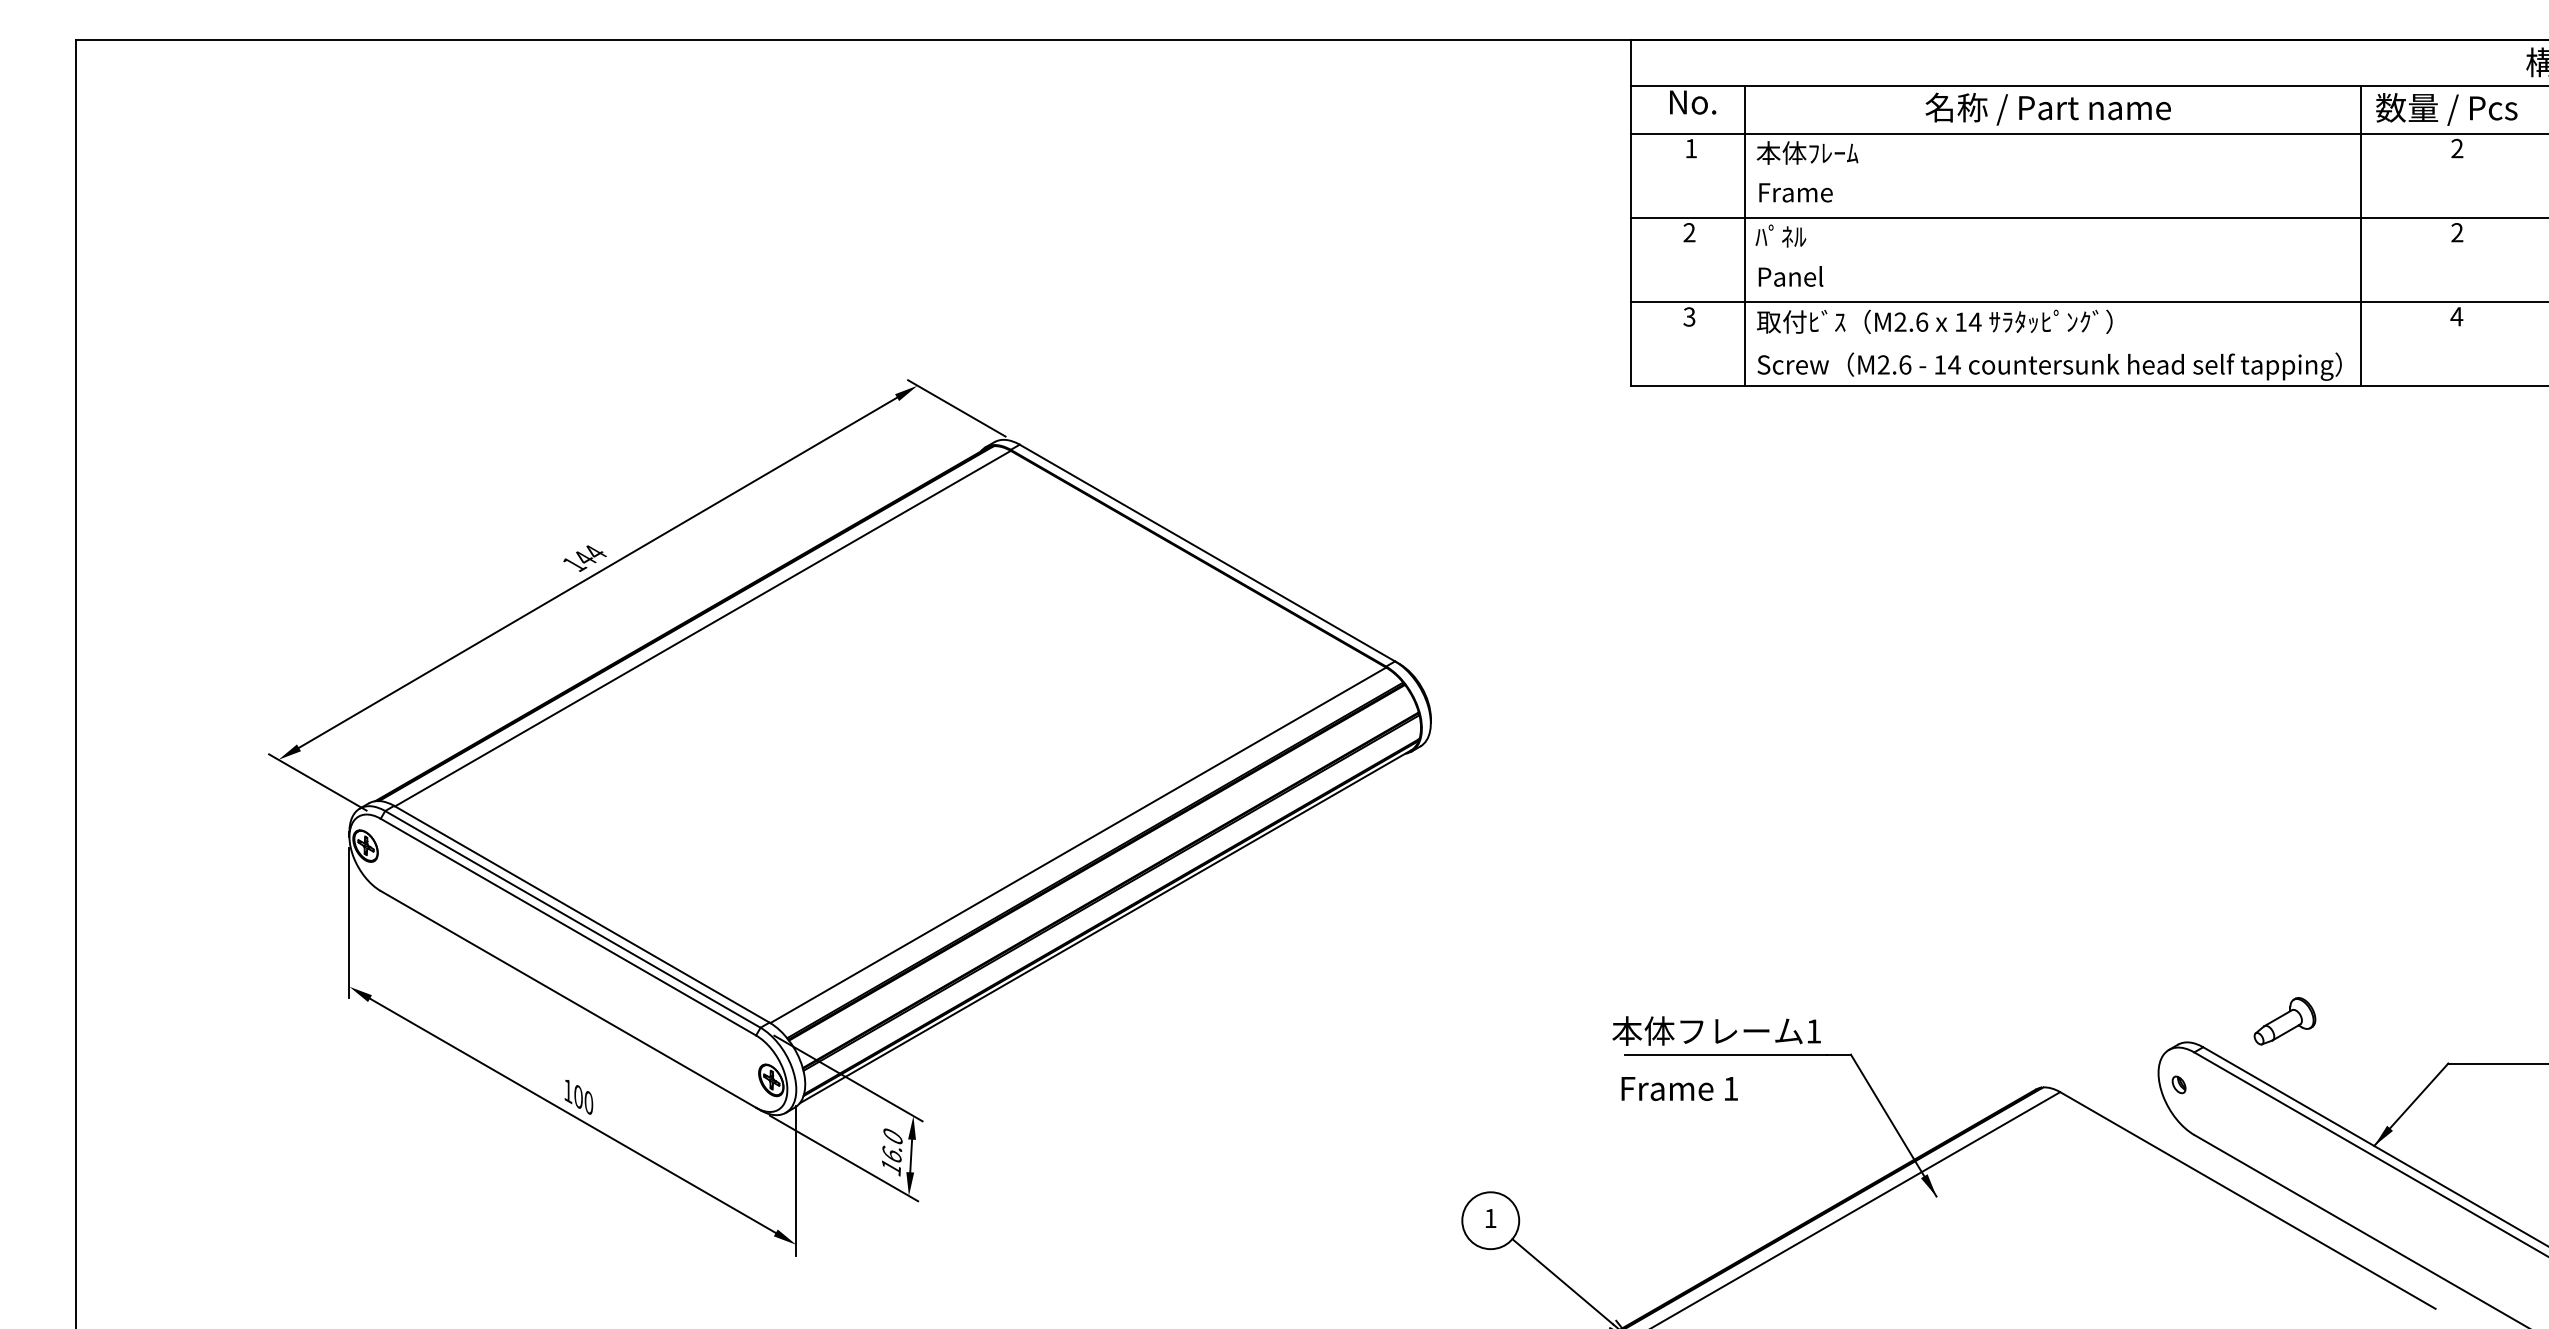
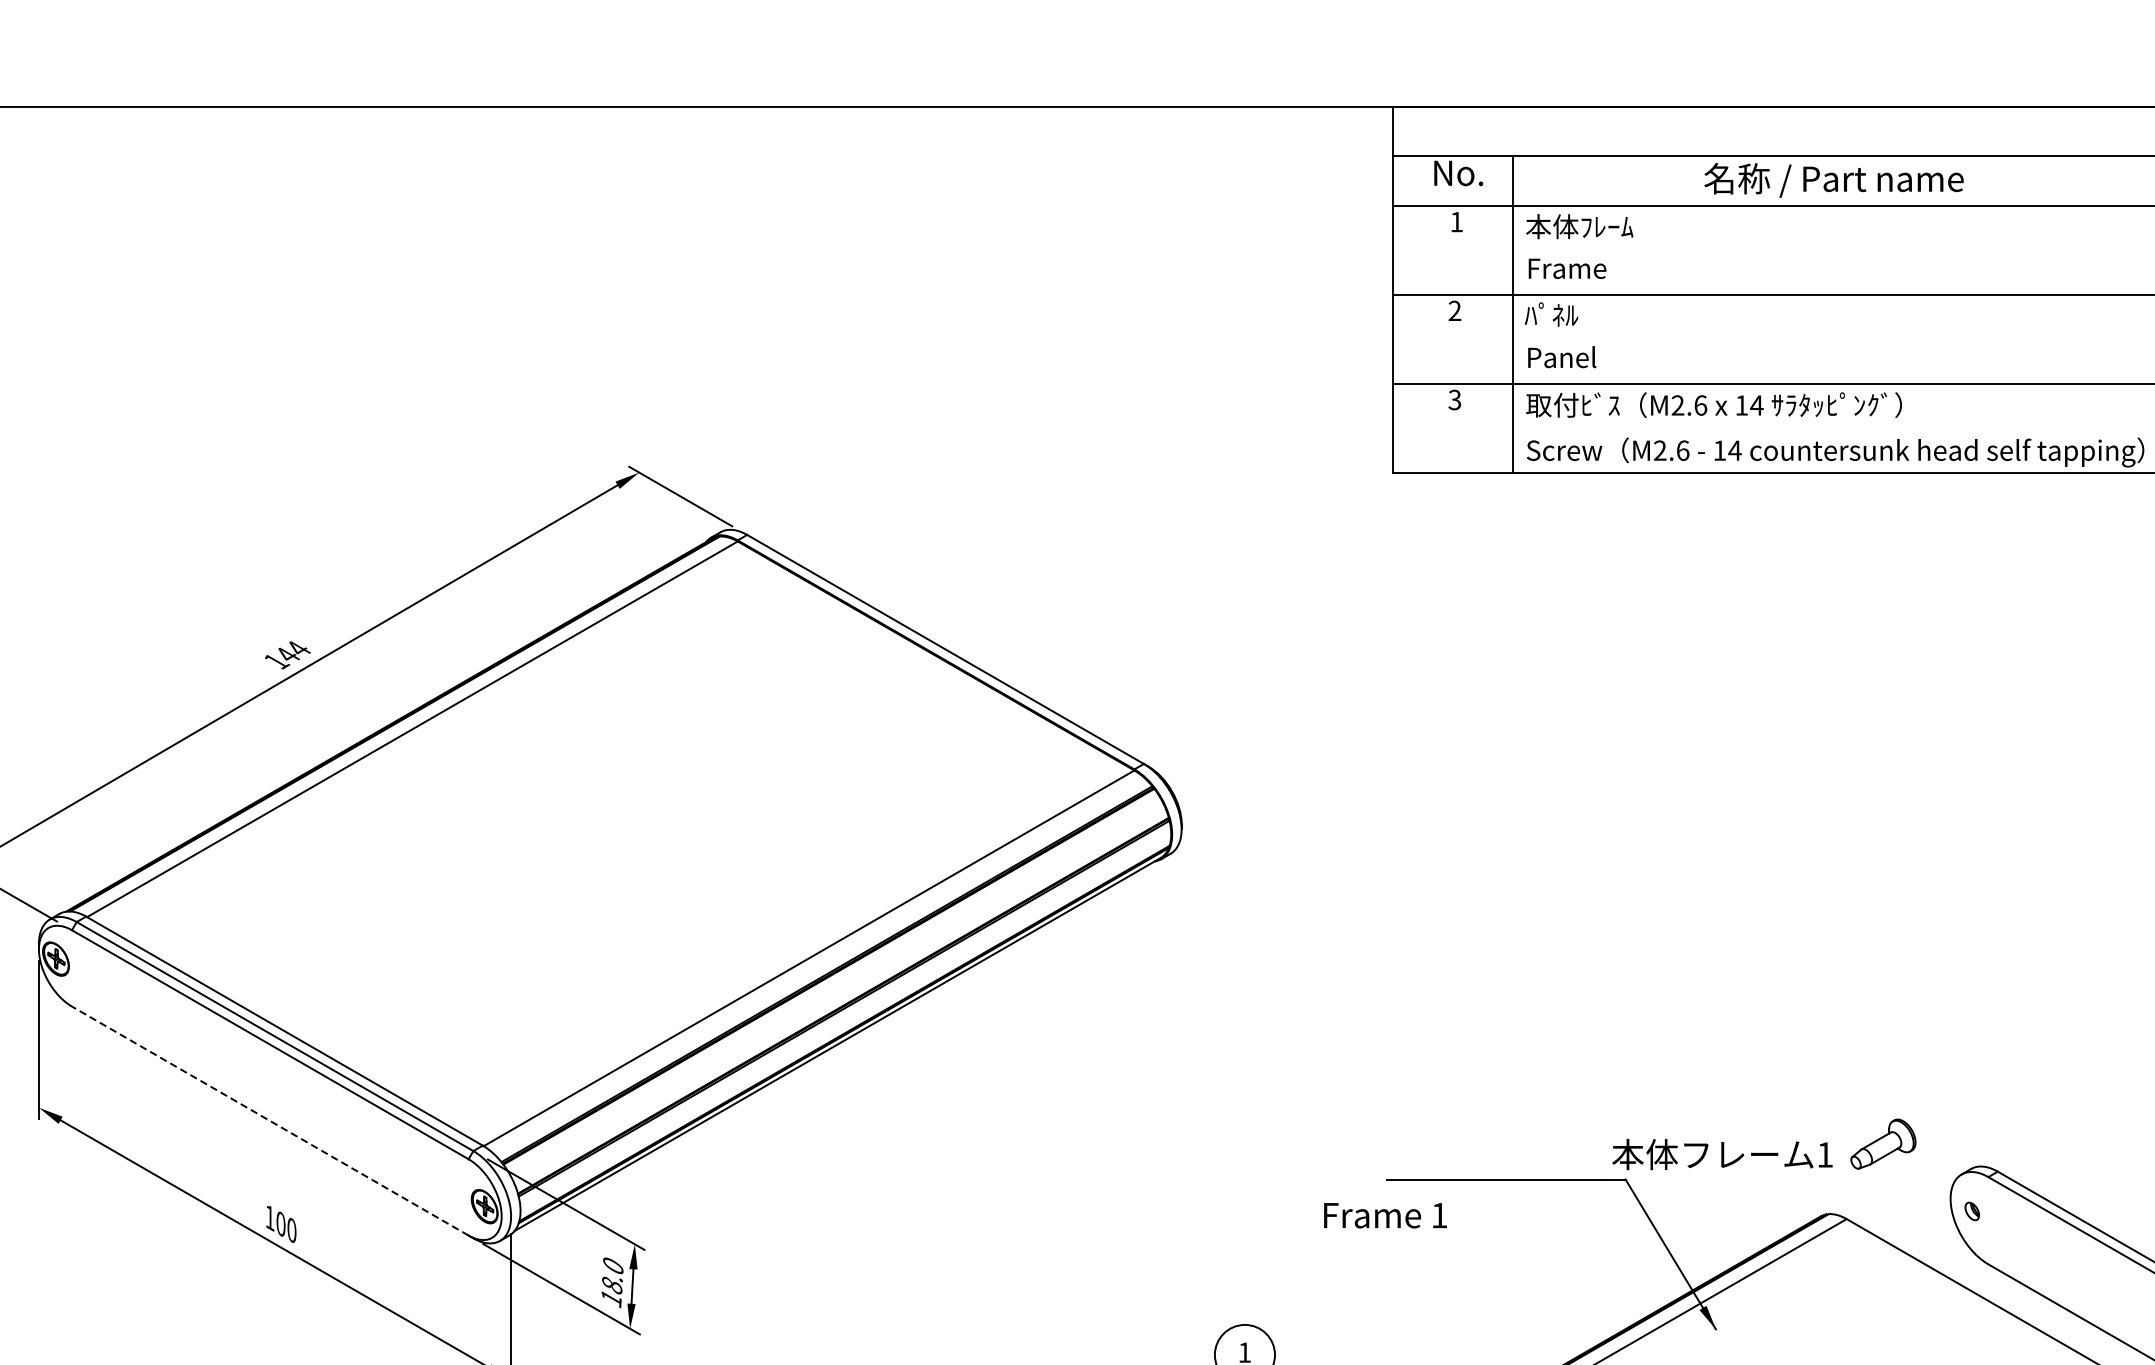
line: (568, 999) -> (270, 1121), solid -> dashed
part: (2284, 1021) -> (1882, 1144), moved
text: (1716, 1030) -> (1722, 1153), moved
text: (1679, 1088) -> (1385, 1215), moved
text: (891, 1154) -> (611, 1284), 16.0 -> 18.0

